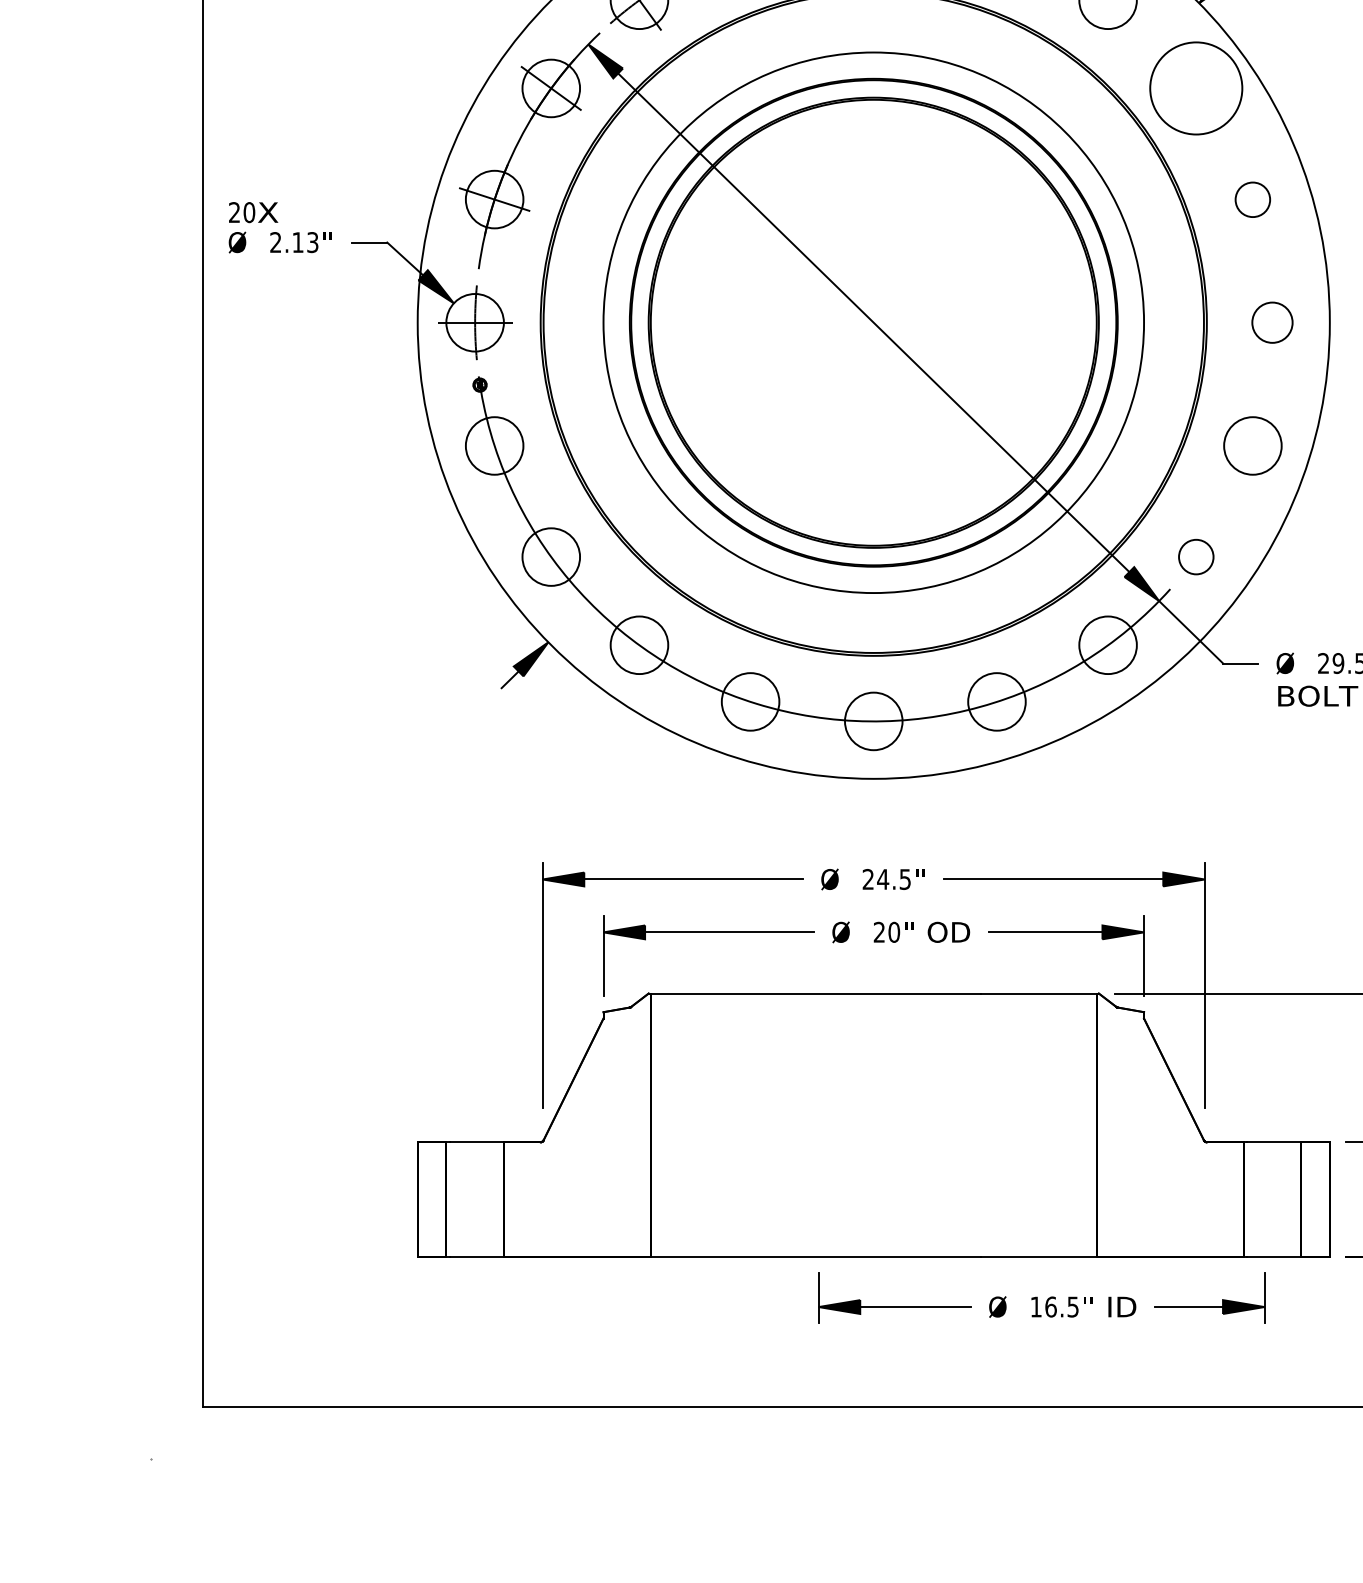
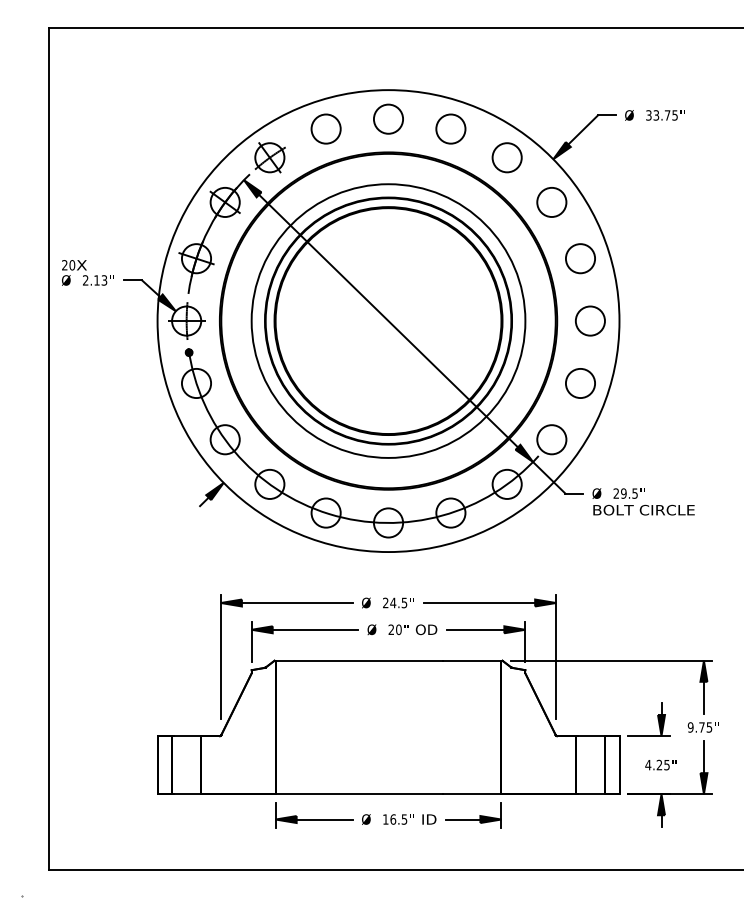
circle: (1195, 88) -> (551, 202), size x0.62
circle: (1252, 199) -> (580, 258), size x1.67
circle: (1272, 321) -> (590, 320), size x1.43
circle: (1195, 556) -> (551, 439), size x1.67
part: (1041, 1299) -> (388, 815), moved

